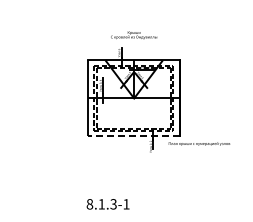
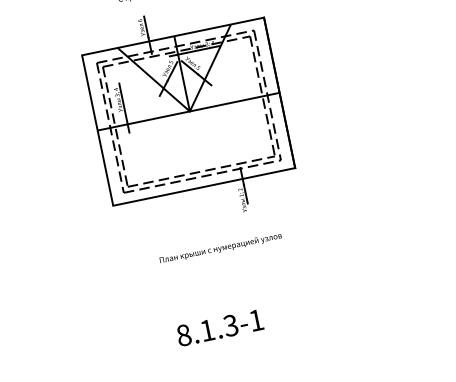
line: (133, 136) -> (204, 187), dashed -> solid
text: (199, 143) -> (220, 247), moved
text: (107, 204) -> (218, 328), moved

